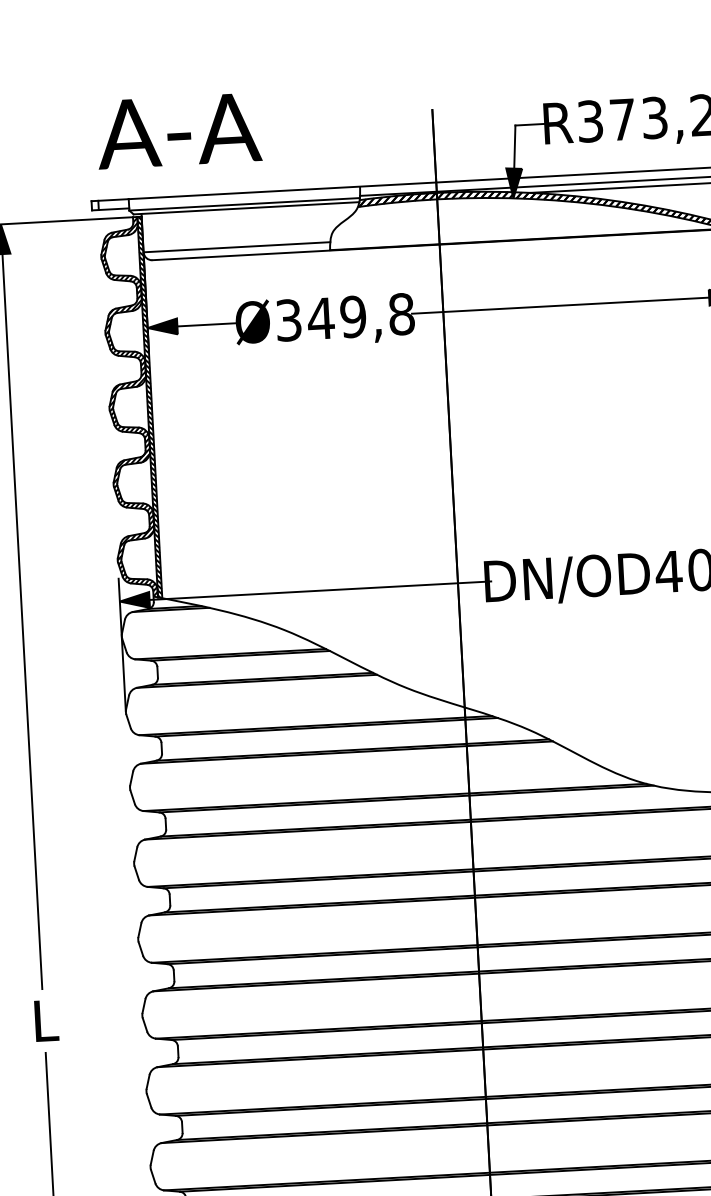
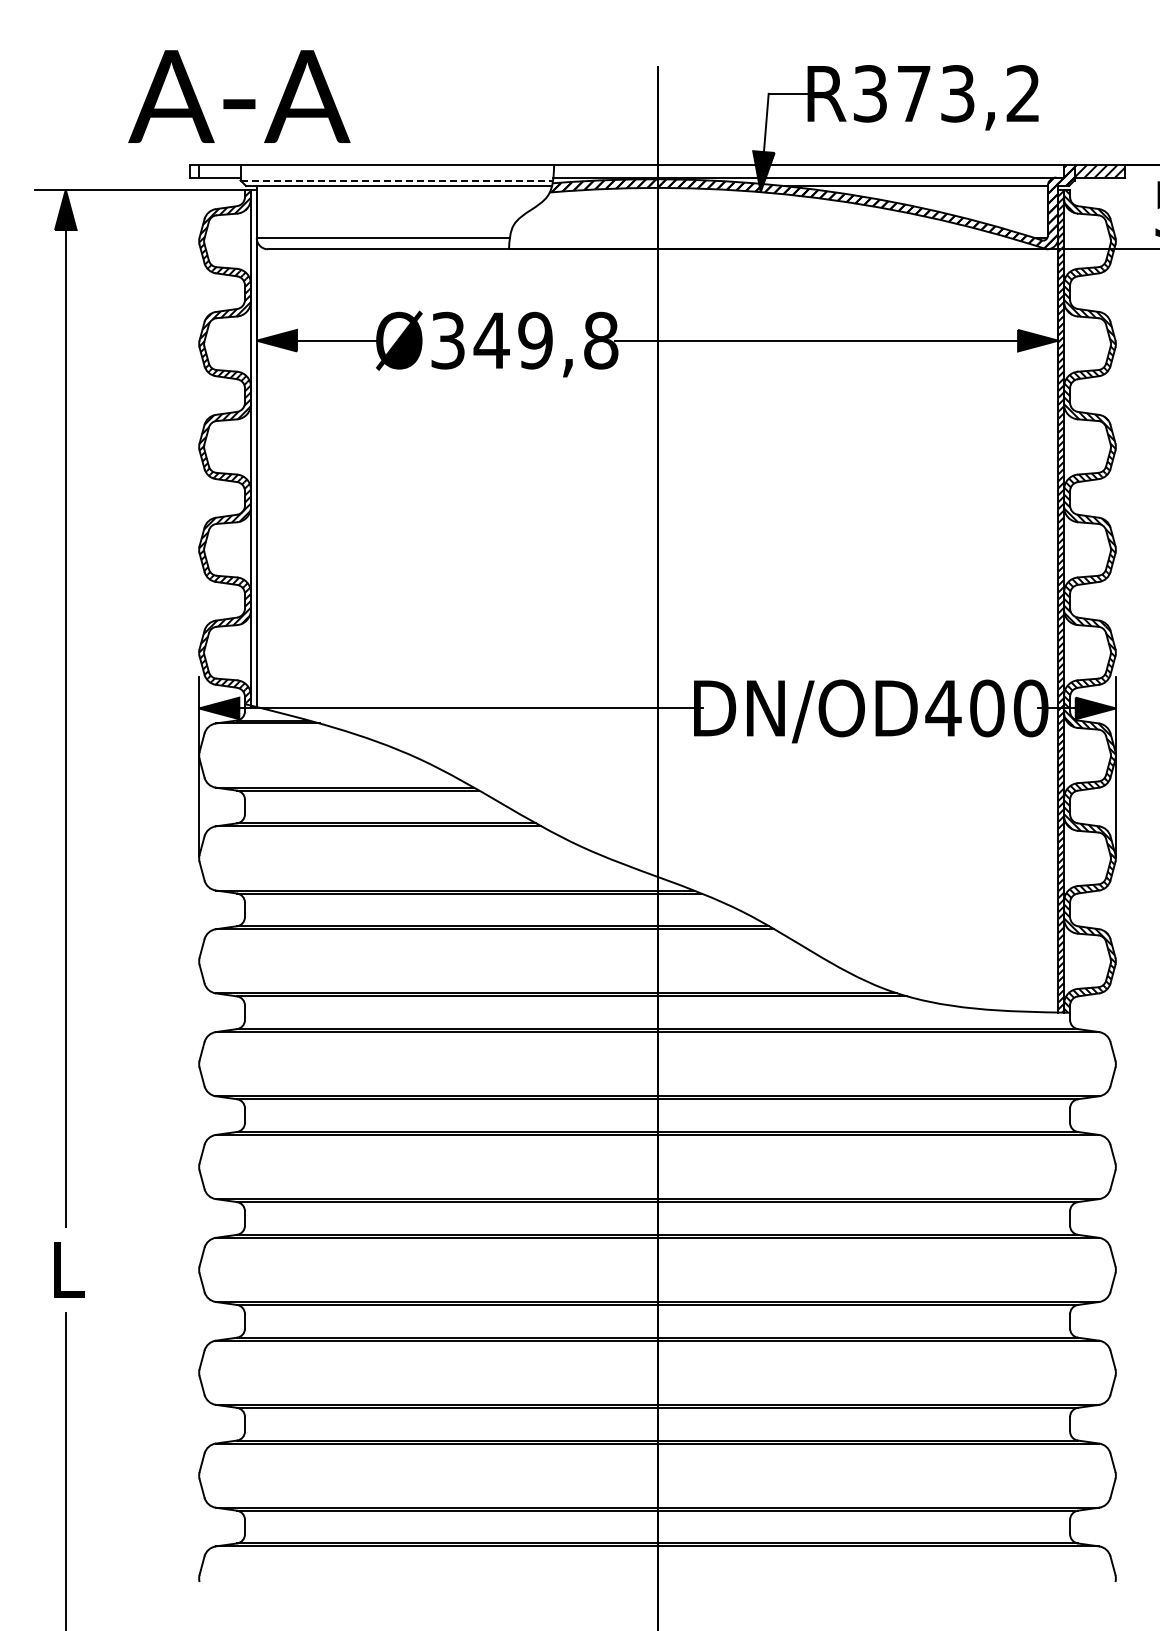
text: (179, 130) -> (239, 96), moved
line: (245, 204) -> (397, 180), solid -> dashed
hatch: (149, 406) -> (253, 447), removed

